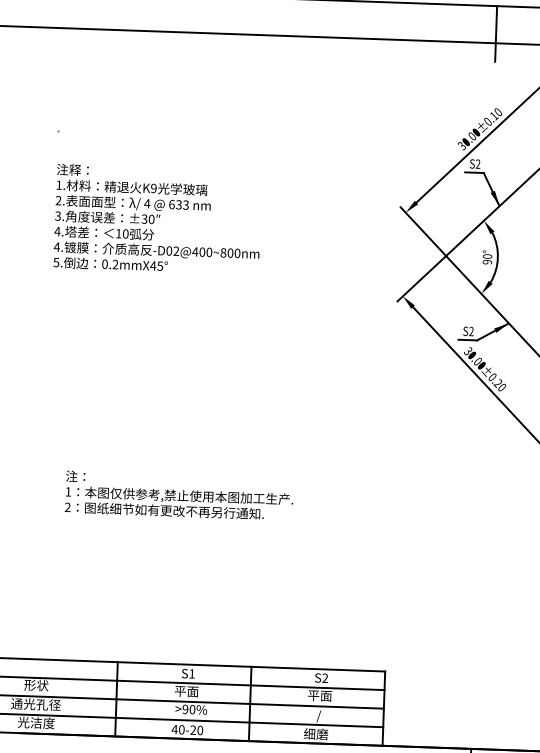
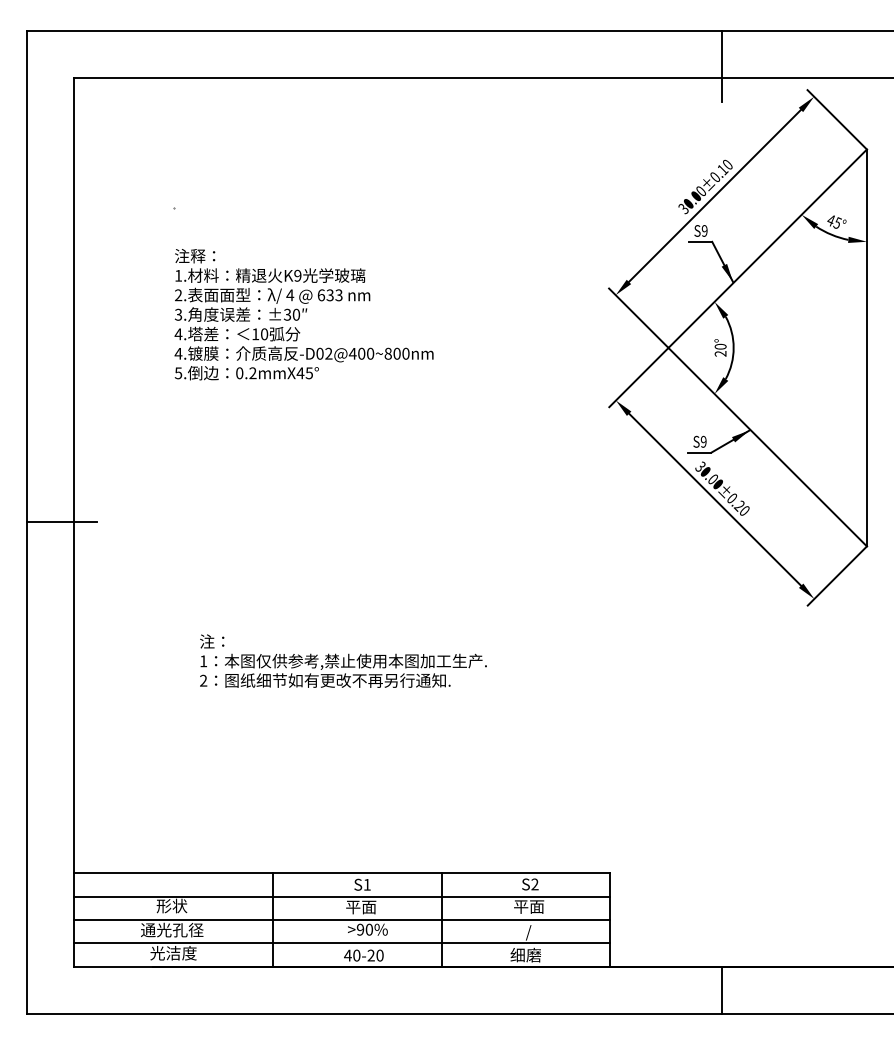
text: (477, 163) -> (704, 230), S2 -> S9
text: (487, 261) -> (720, 353), 90° -> 20°
text: (471, 331) -> (703, 441), S2 -> S9

